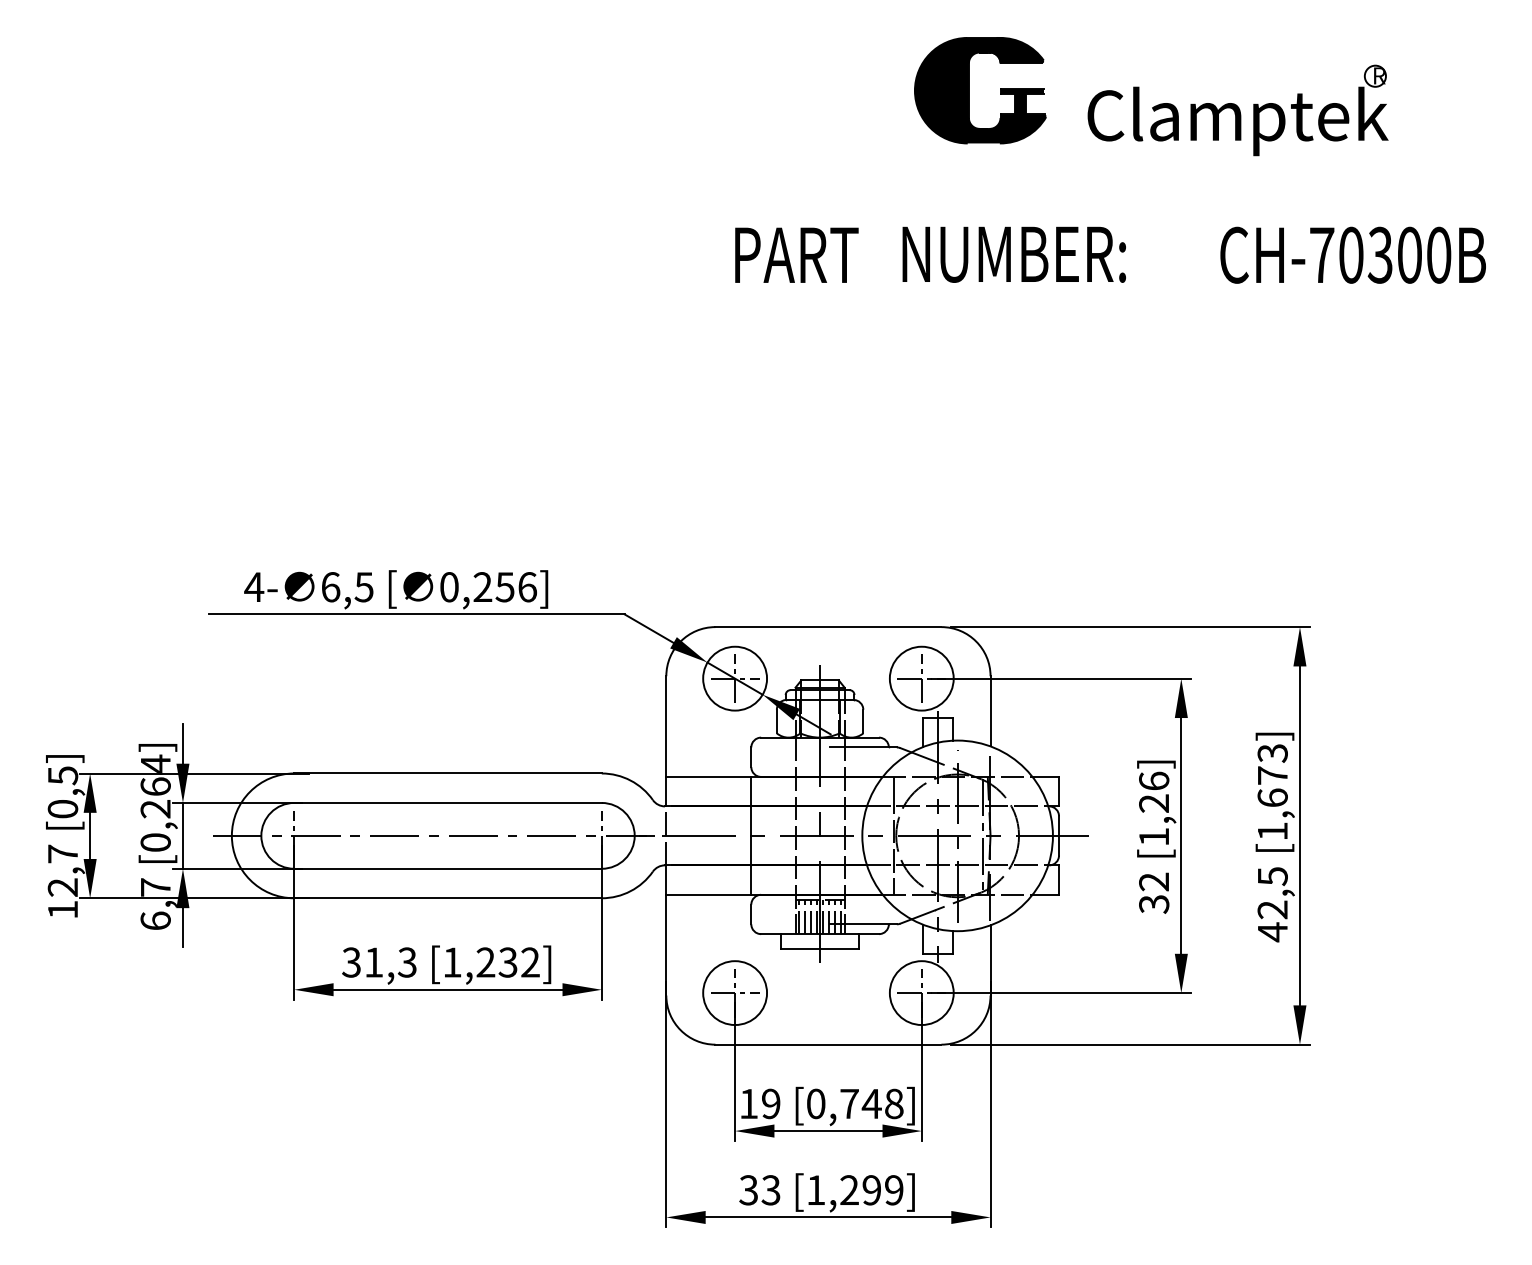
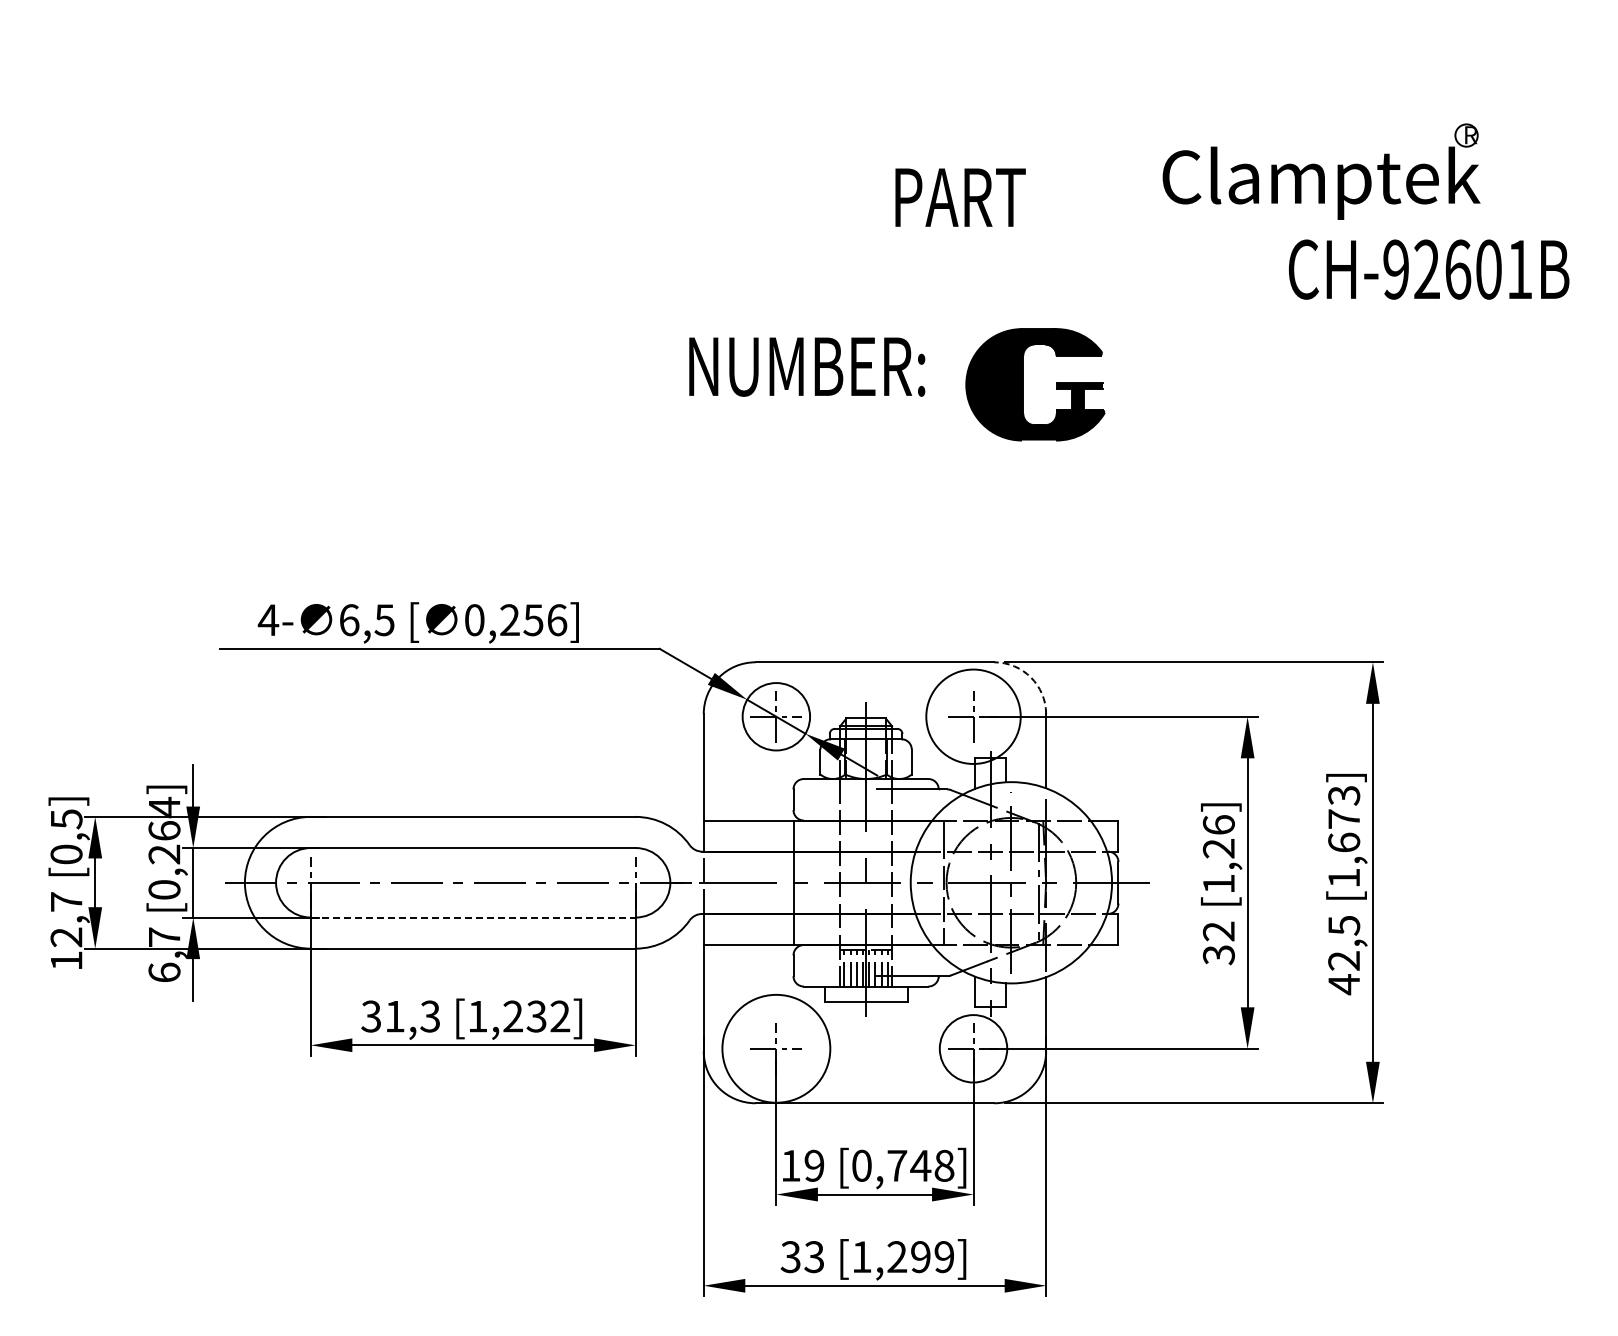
part: (969, 90) -> (1023, 384), moved
part: (1238, 110) -> (1321, 171), moved
text: (1014, 254) -> (807, 366), moved
text: (796, 255) -> (960, 197), moved
text: (1380, 255) -> (1457, 269), CH-70300B -> CH-92601B
arc: (975, 641) -> (1030, 677), solid -> dashed
circle: (921, 678) -> (973, 716), size x1.4
line: (448, 868) -> (473, 917), solid -> dashed
circle: (735, 992) -> (776, 1048), size x1.6

